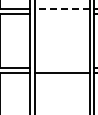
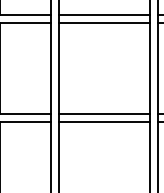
line: (61, 8) -> (102, 14), dashed -> solid
line: (62, 13) -> (104, 22), added
line: (62, 68) -> (104, 114), added

